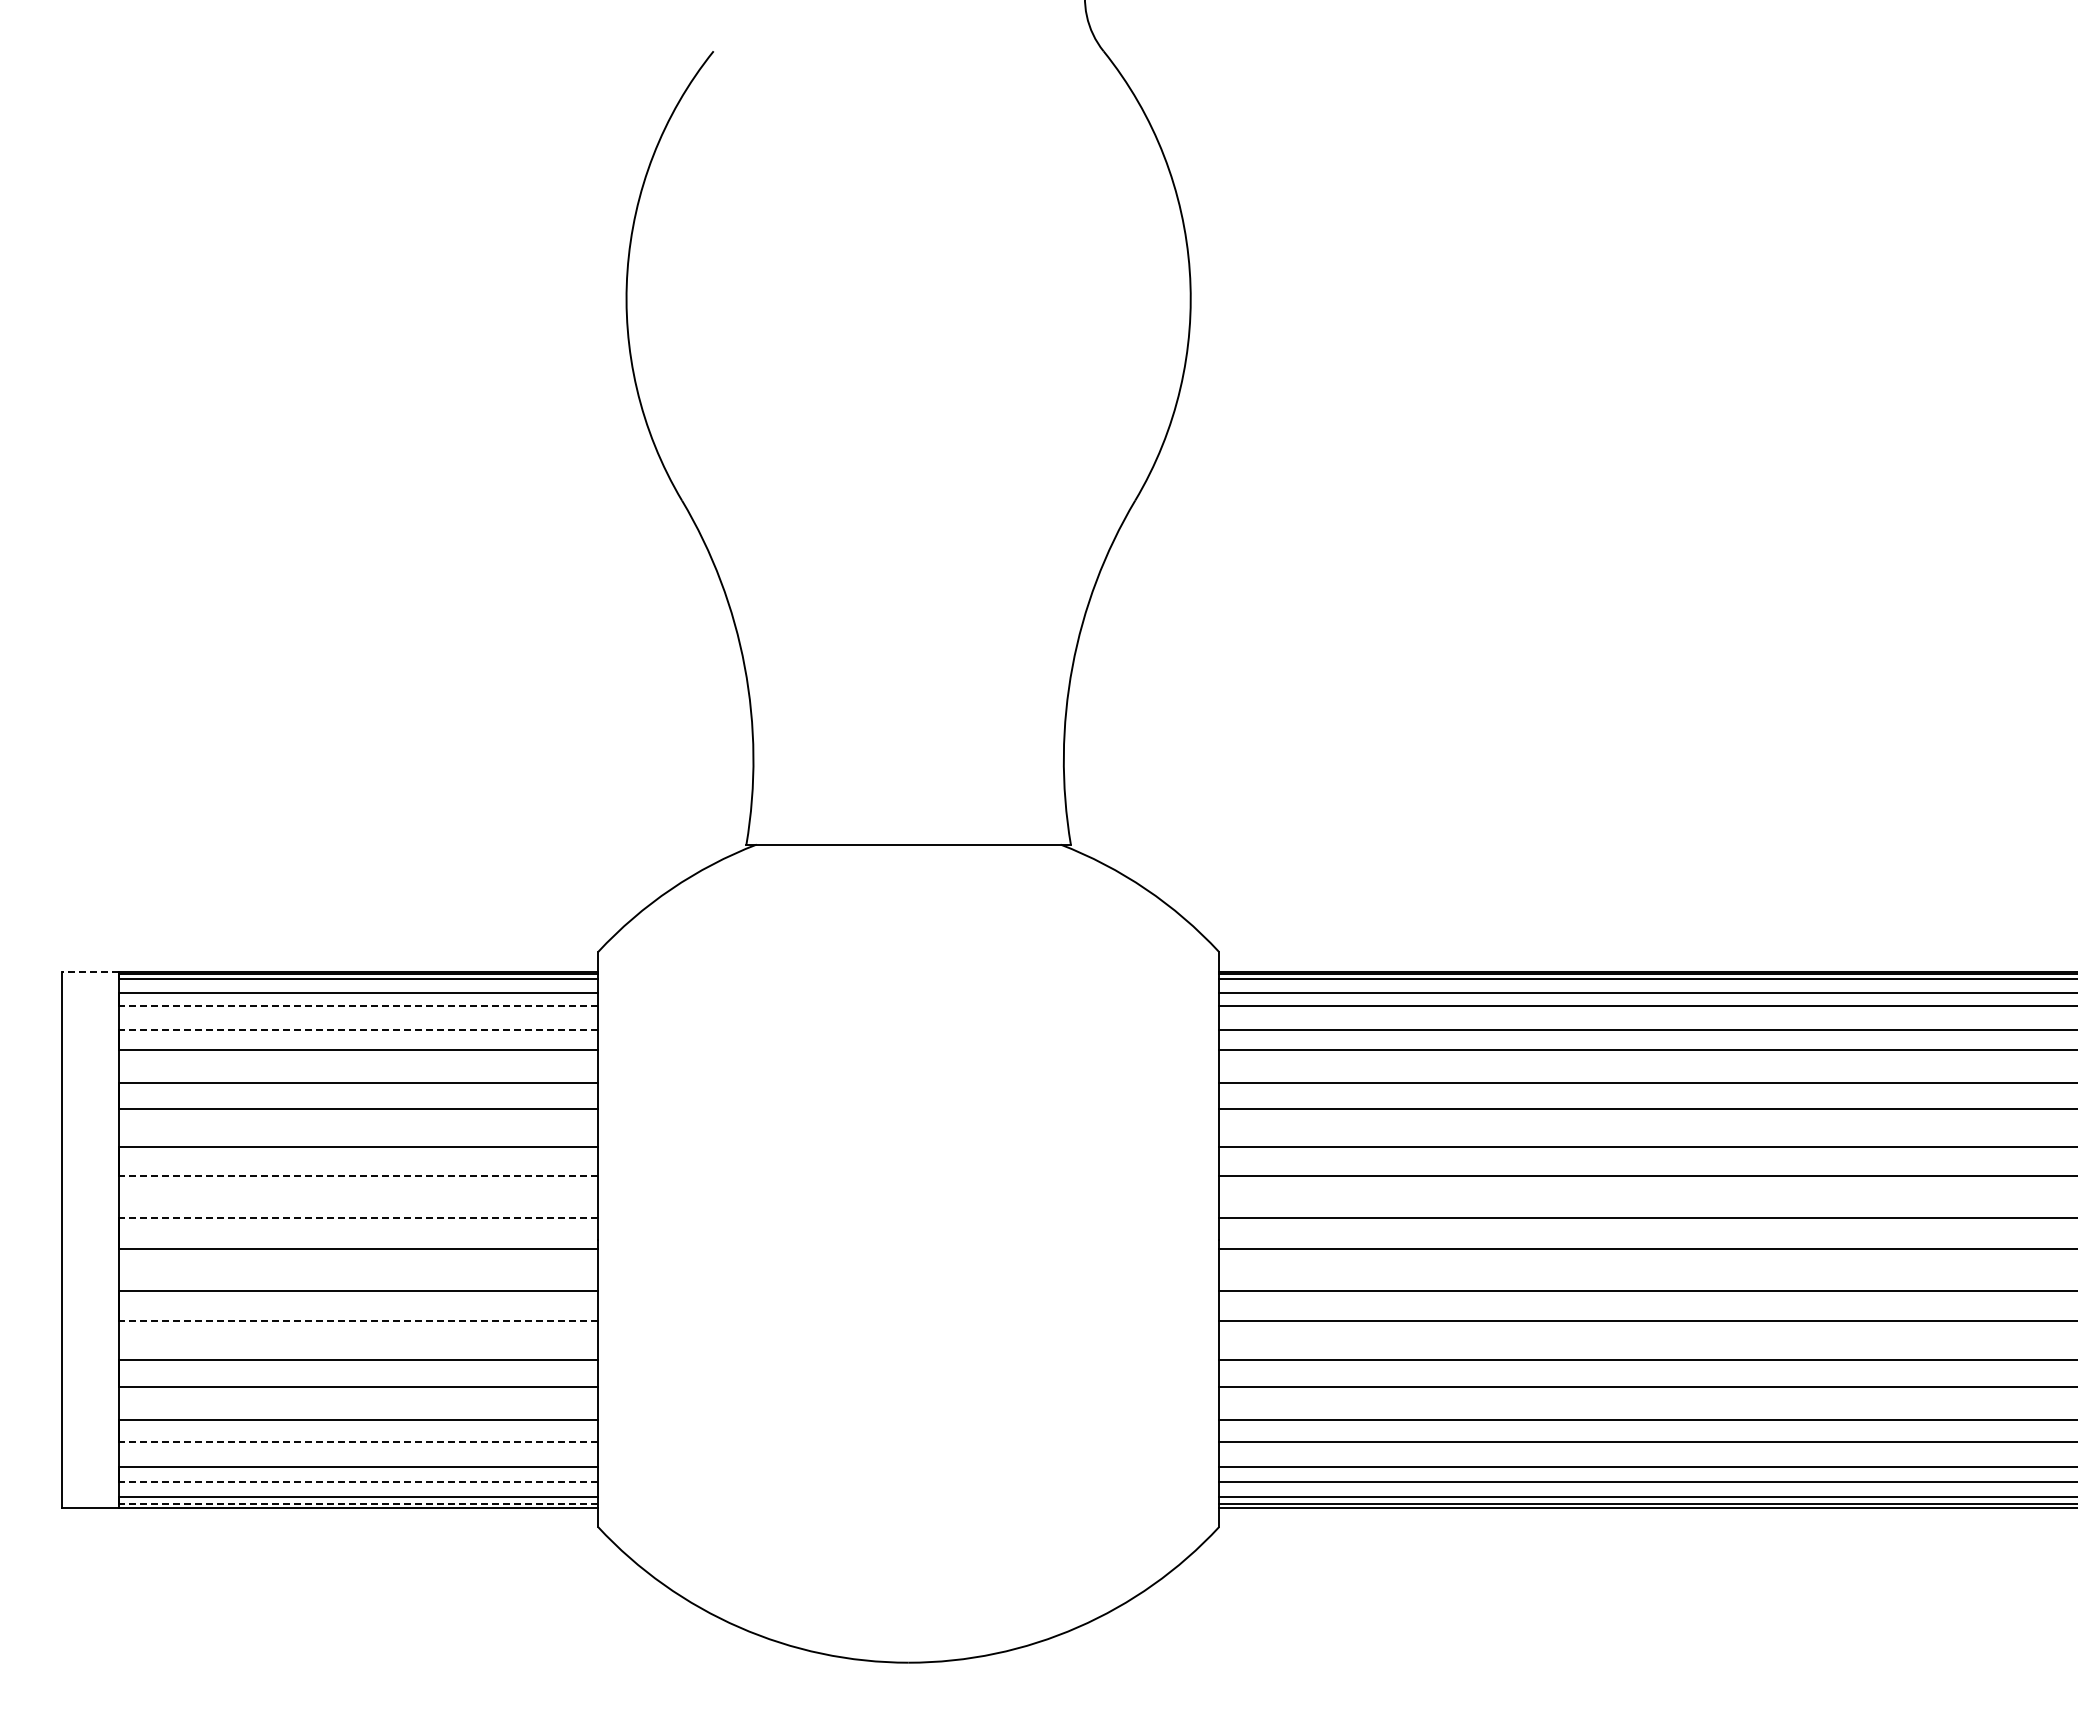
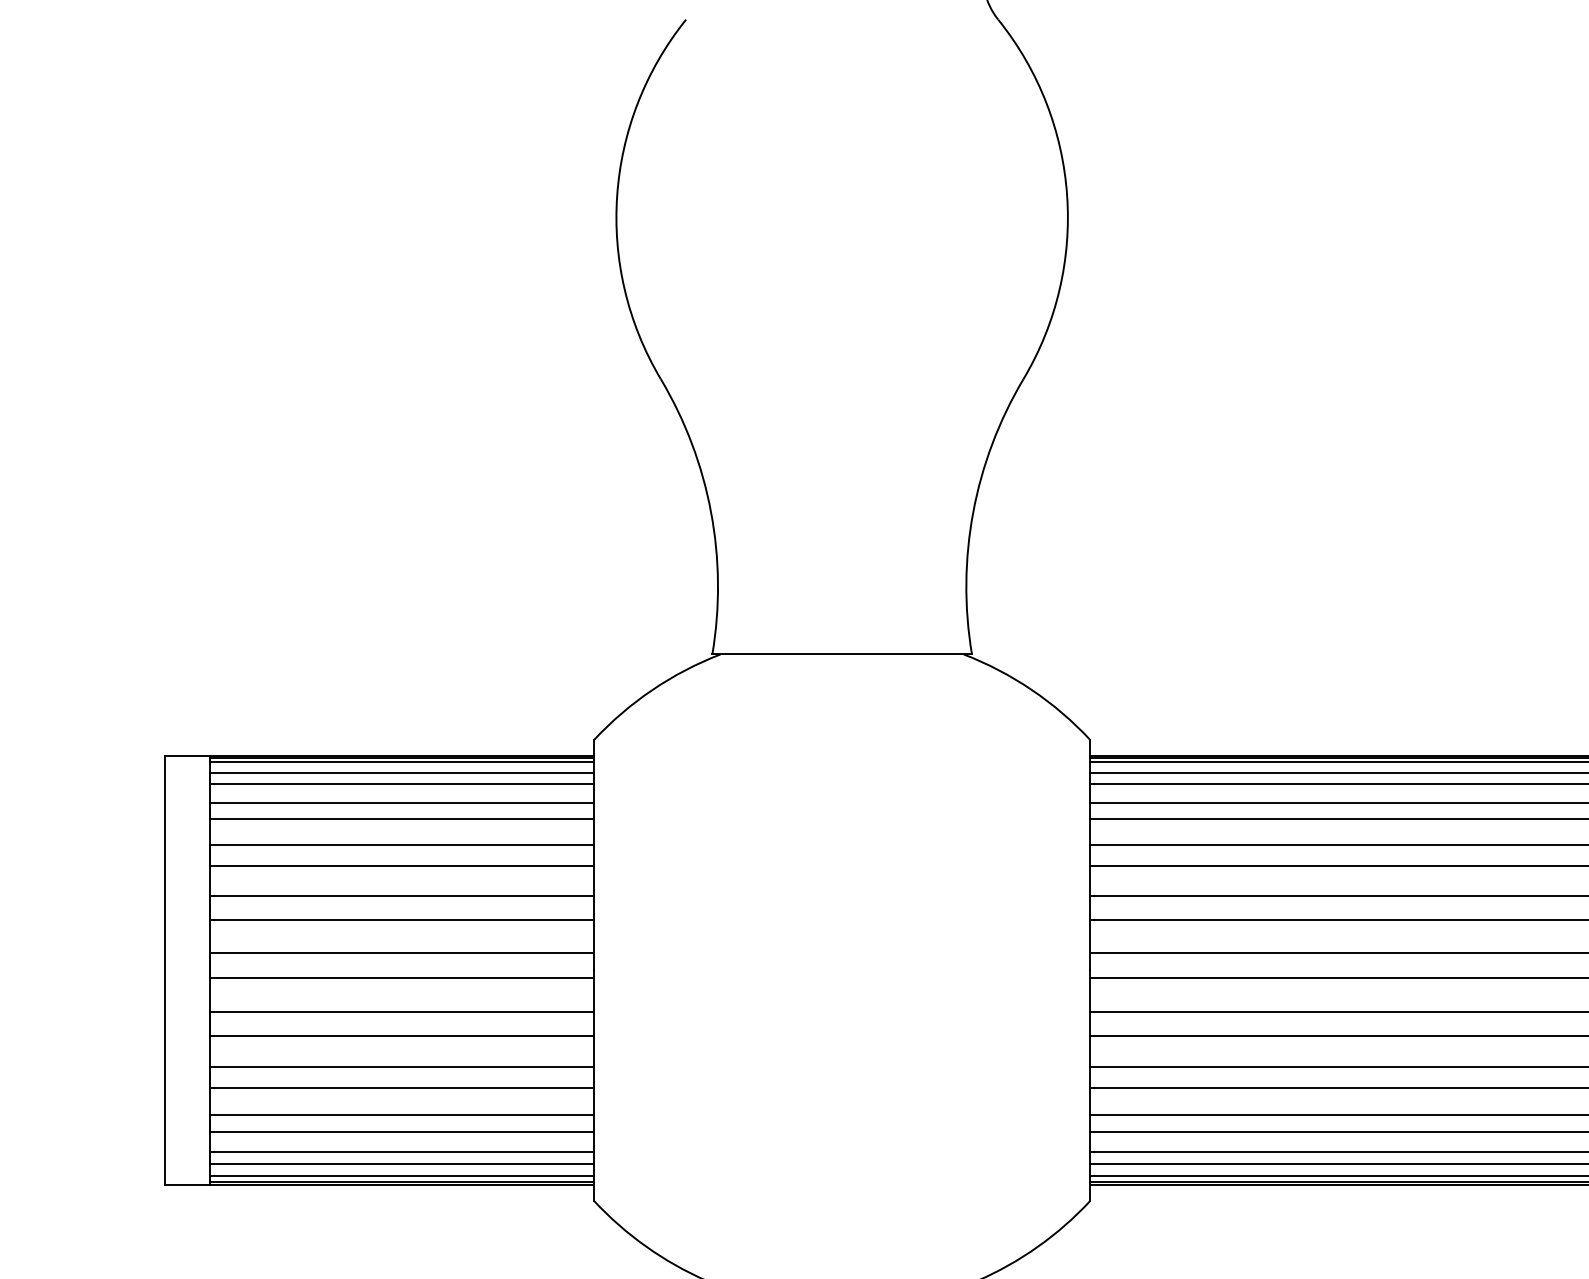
line: (90, 971) -> (187, 755), dashed -> solid
line: (358, 1006) -> (401, 783), dashed -> solid
line: (358, 1029) -> (401, 802), dashed -> solid
line: (358, 1176) -> (401, 920), dashed -> solid
line: (358, 1218) -> (401, 953), dashed -> solid
line: (358, 1321) -> (401, 1036), dashed -> solid
line: (358, 1441) -> (401, 1132), dashed -> solid
line: (358, 1481) -> (401, 1164), dashed -> solid
line: (358, 1503) -> (401, 1181), dashed -> solid

